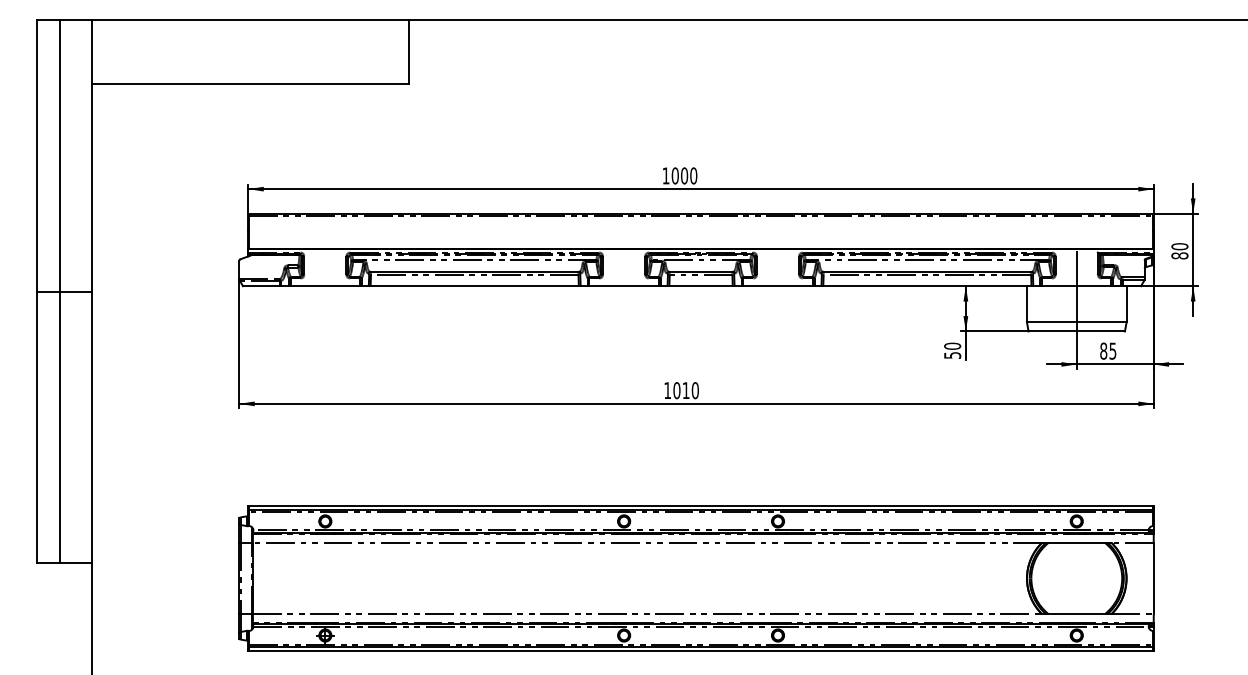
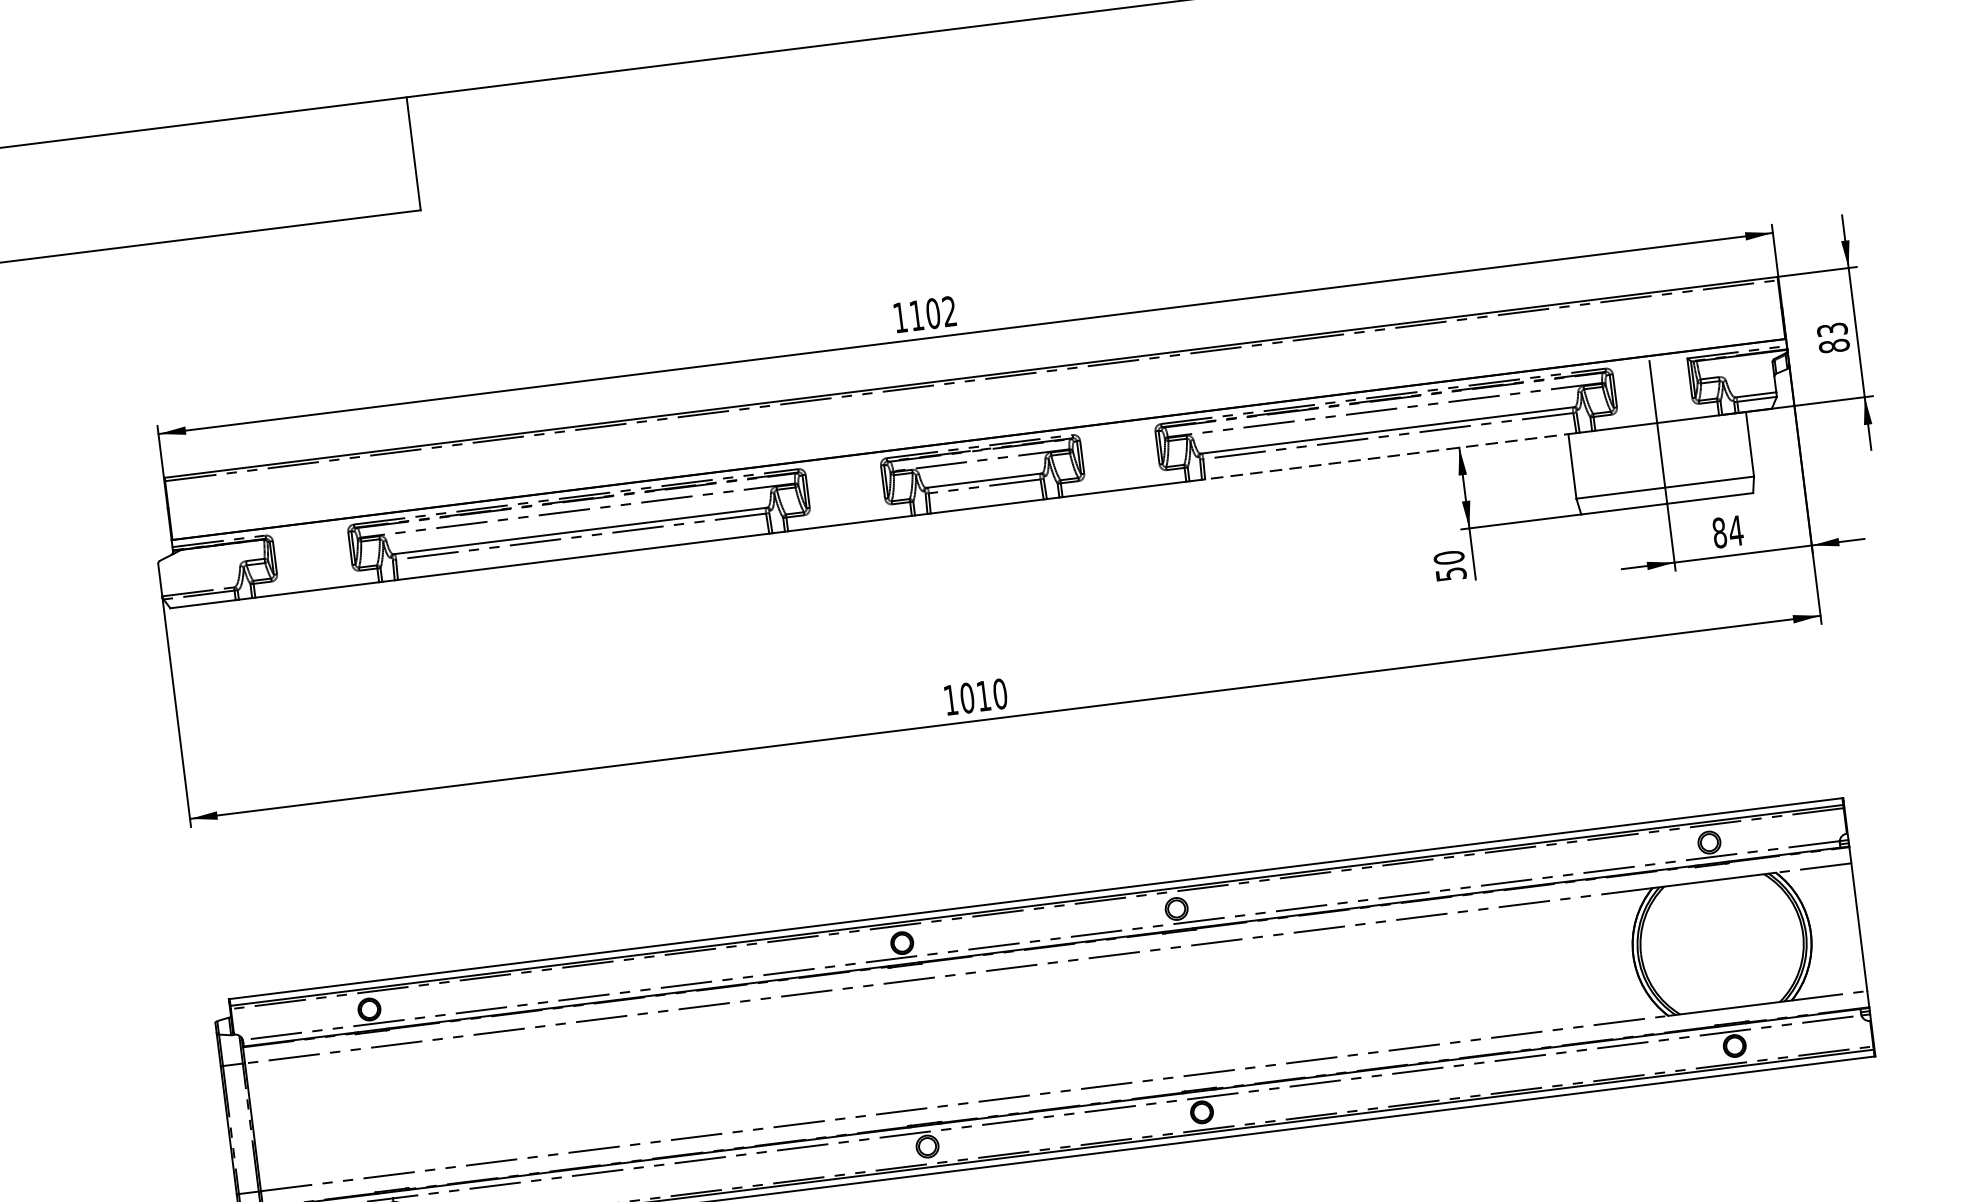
text: (684, 175) -> (933, 312), 1000 -> 1102
text: (1179, 246) -> (1831, 329), 80 -> 83
line: (926, 286) -> (1389, 457), solid -> dashed
text: (1112, 350) -> (1735, 529), 85 -> 84

